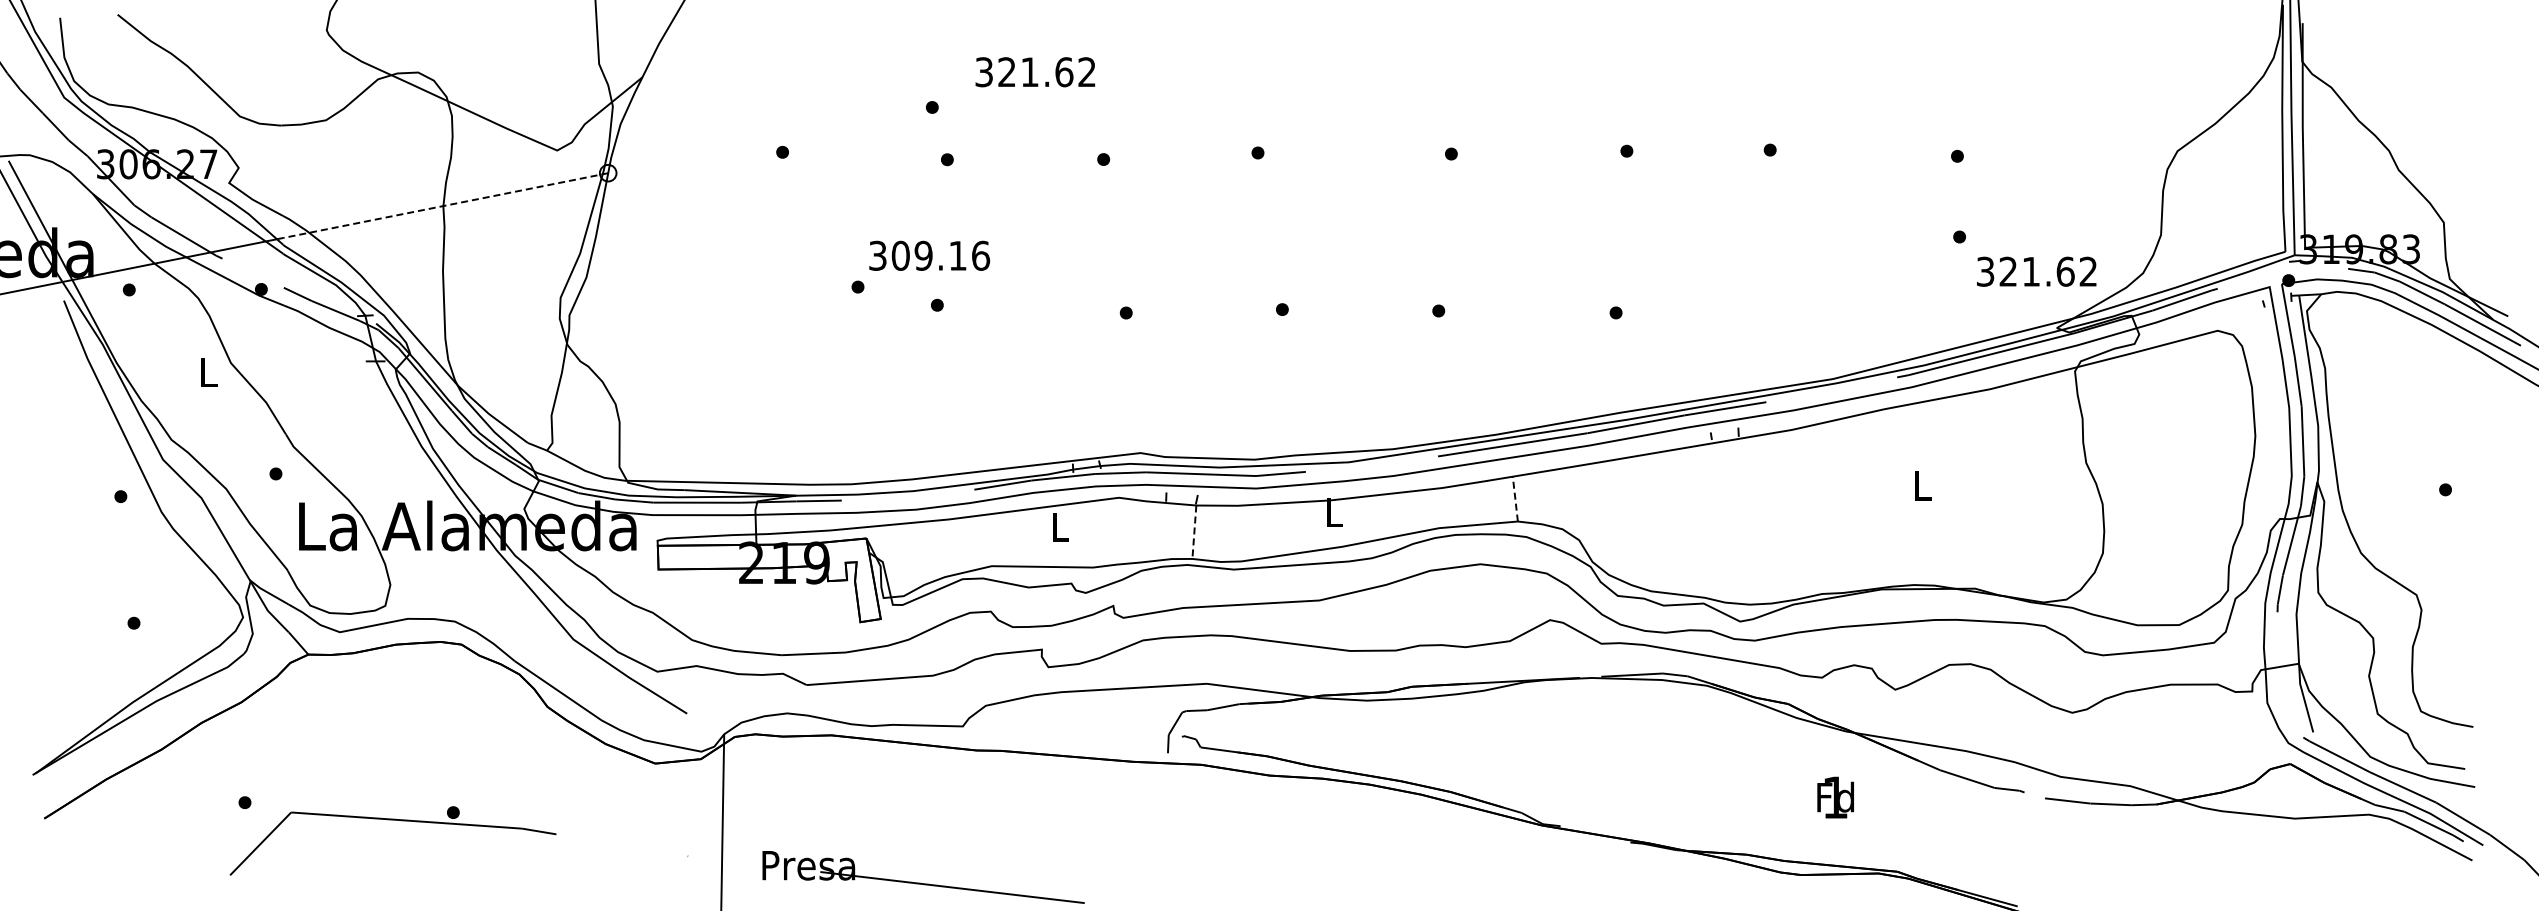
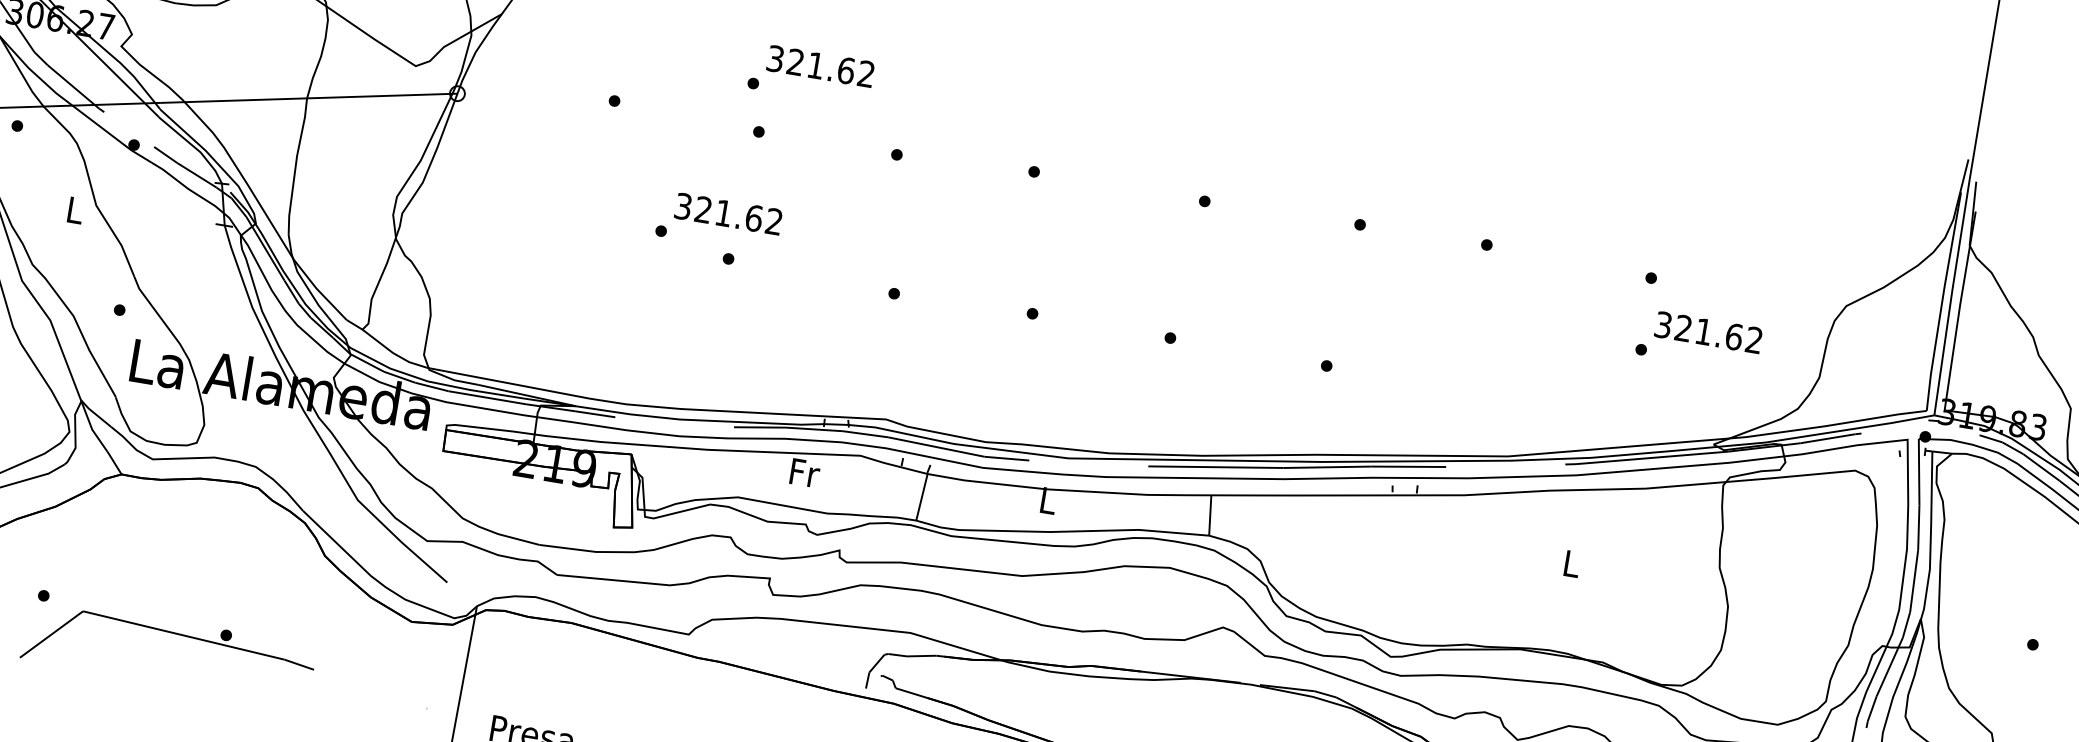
text: (1035, 72) -> (820, 66), moved
line: (445, 205) -> (309, 98), dashed -> solid
text: (940, 255) -> (738, 215), 309.16 -> 321.62
text: (2036, 271) -> (1708, 332), moved
line: (1515, 499) -> (1210, 515), dashed -> solid
text: (1061, 526) -> (805, 472), L -> Fr
line: (1194, 532) -> (922, 497), dashed -> solid

